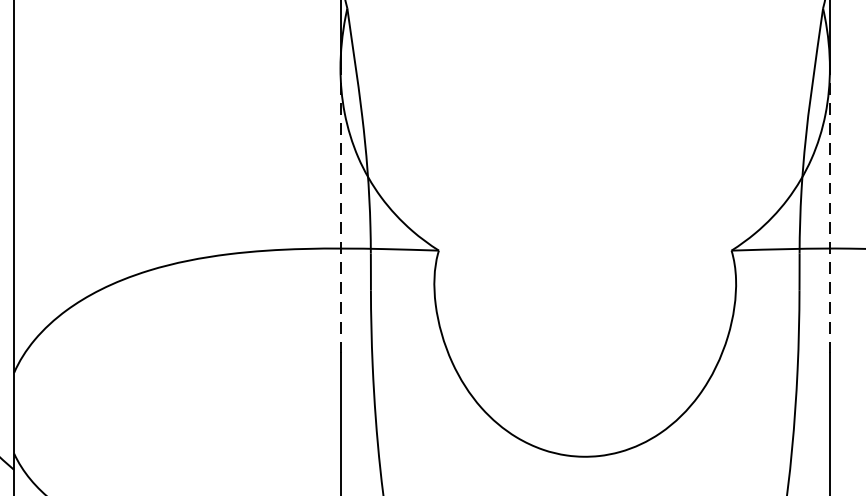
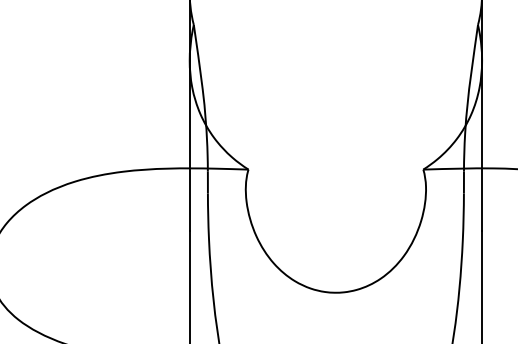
line: (340, 210) -> (189, 145), dashed -> solid
line: (830, 210) -> (482, 145), dashed -> solid

